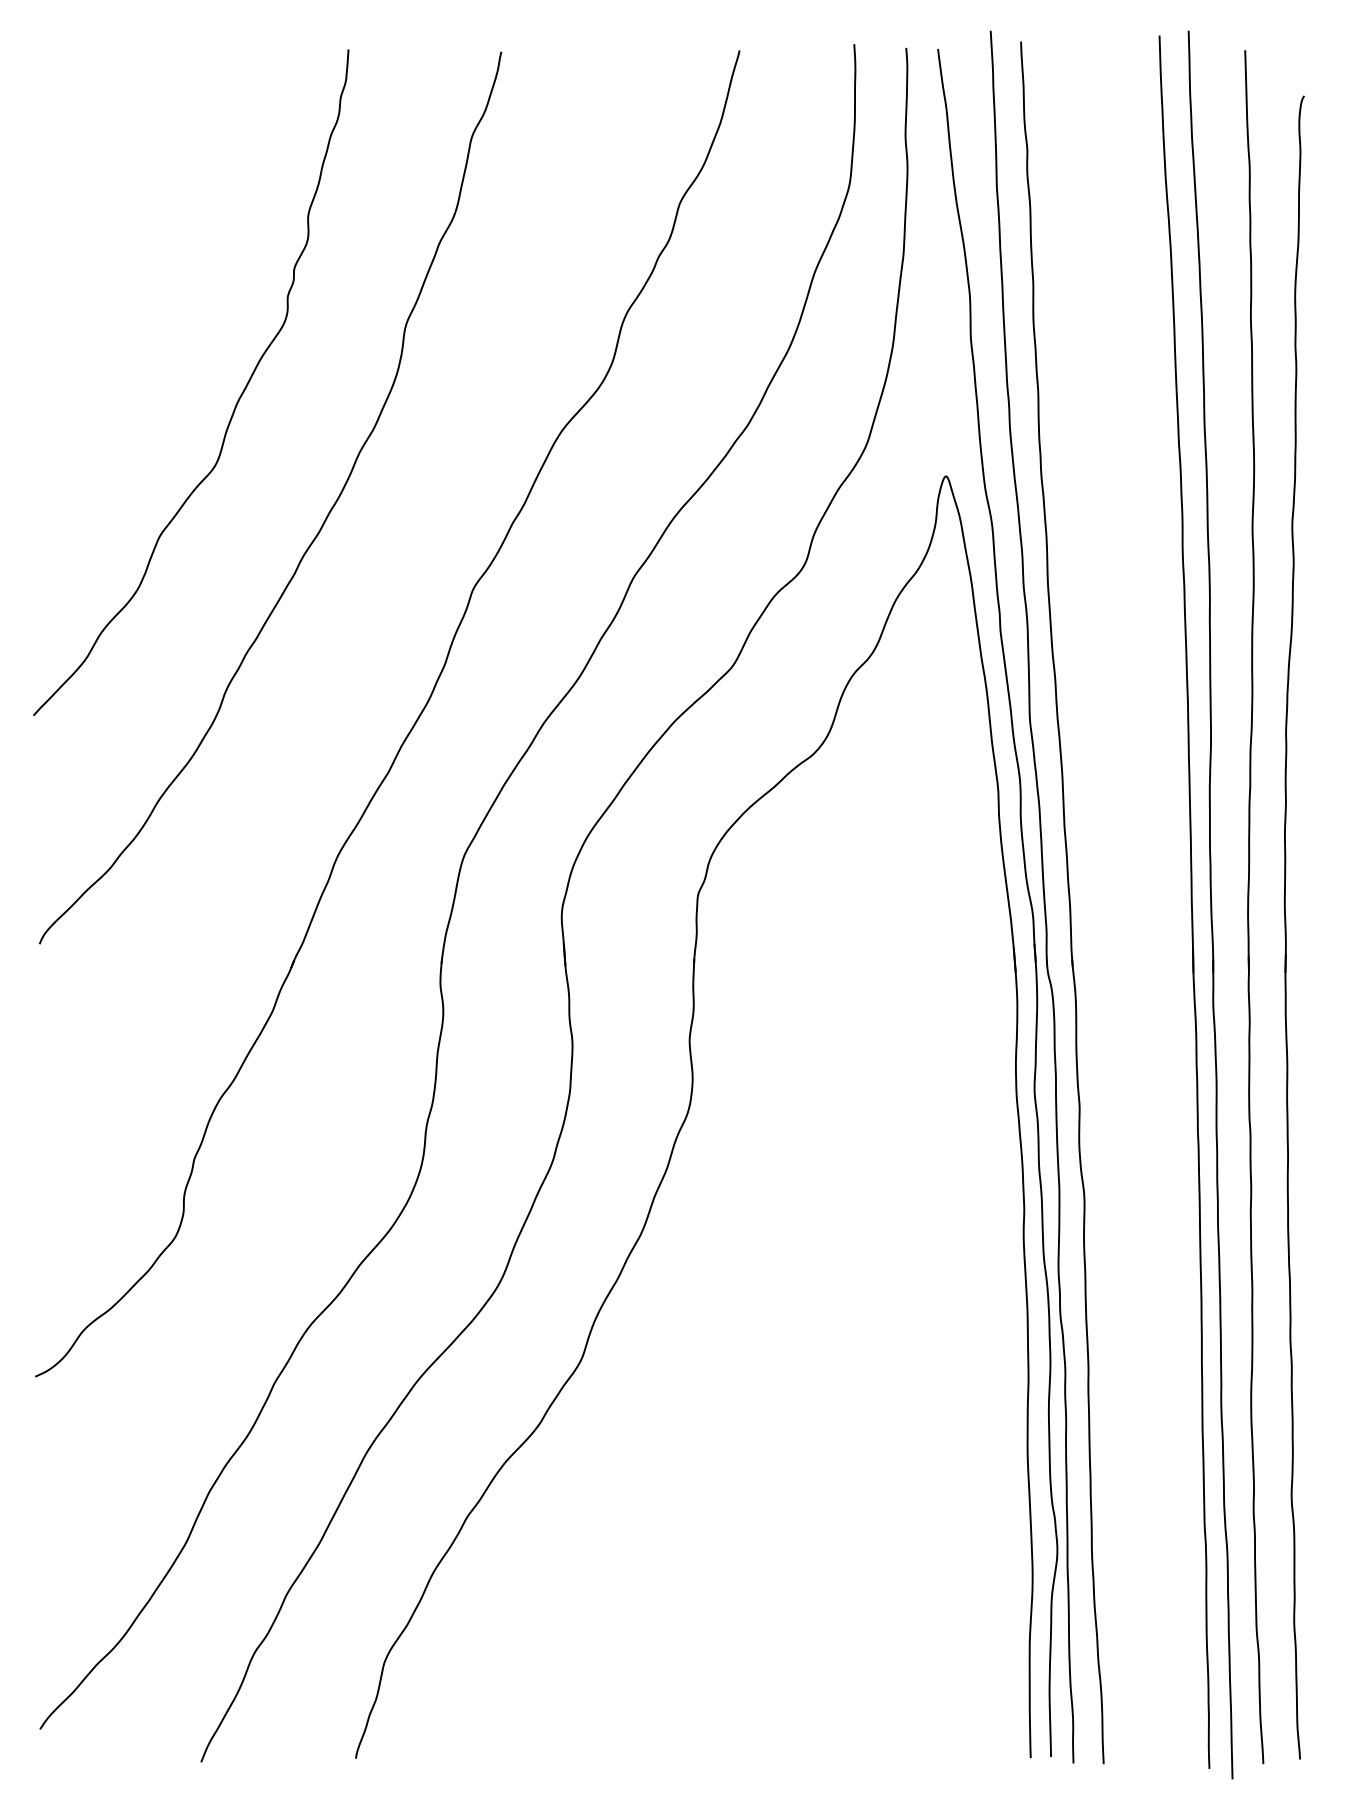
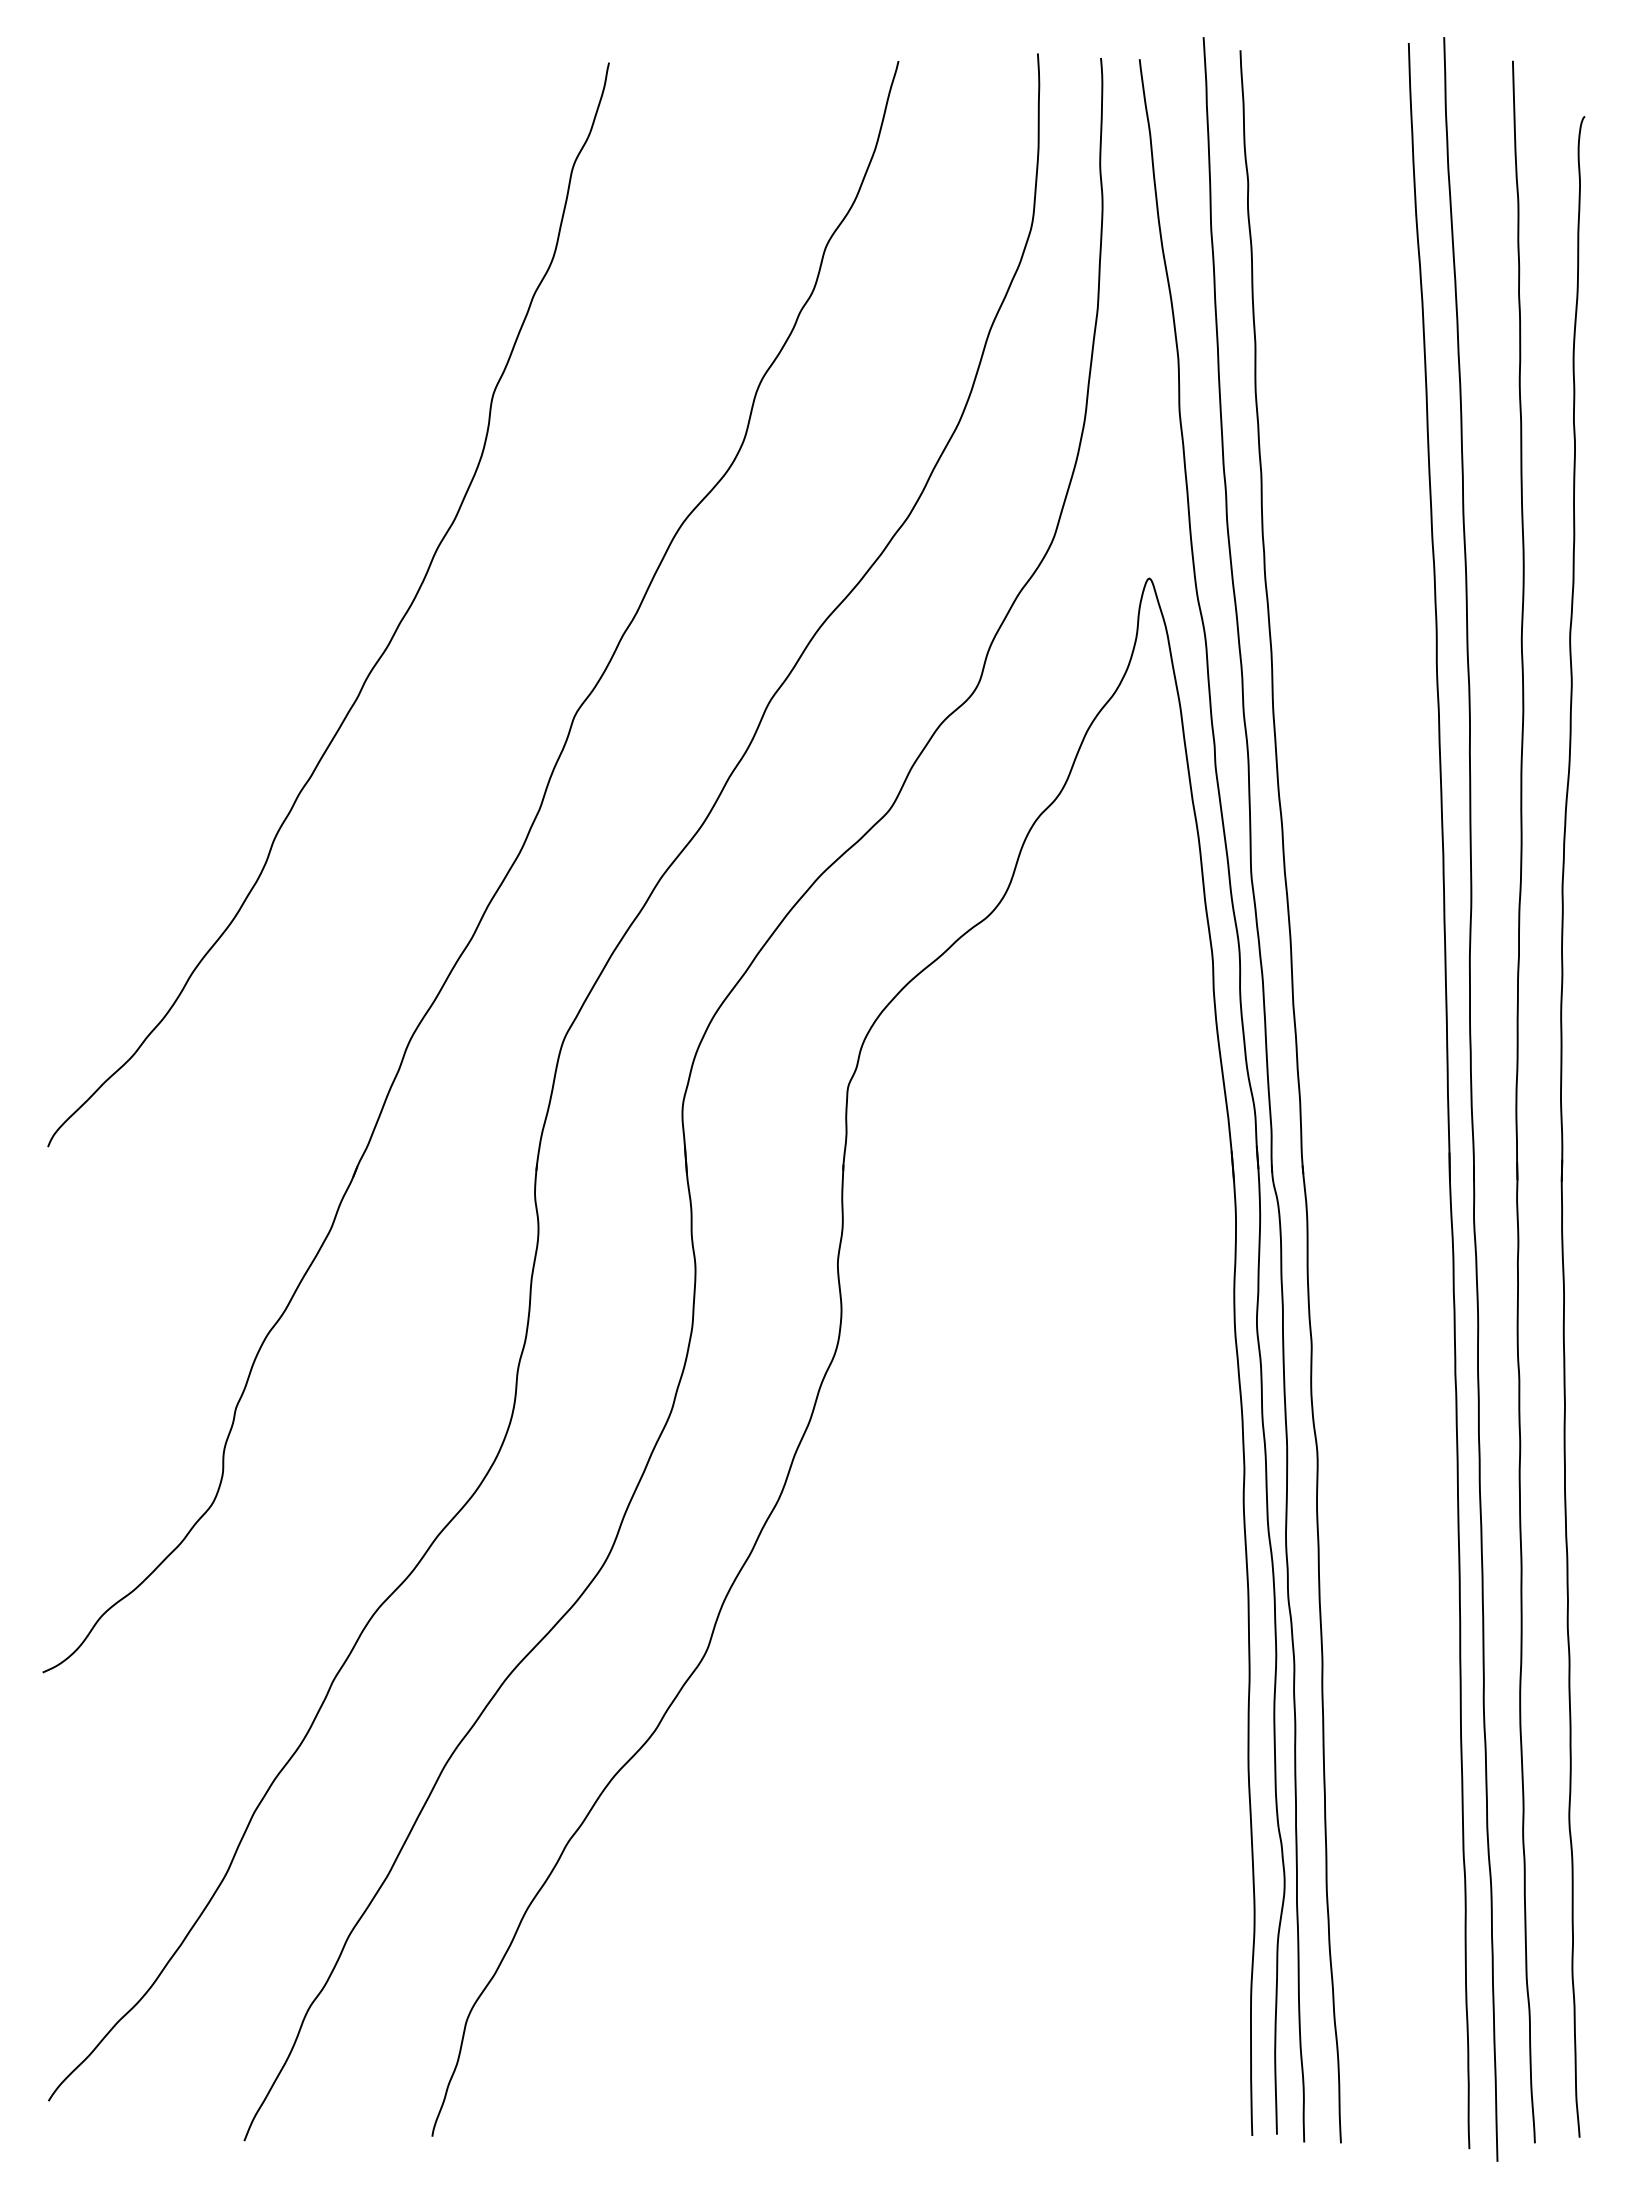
curve: (235, 403) -> (286, 490), removed

